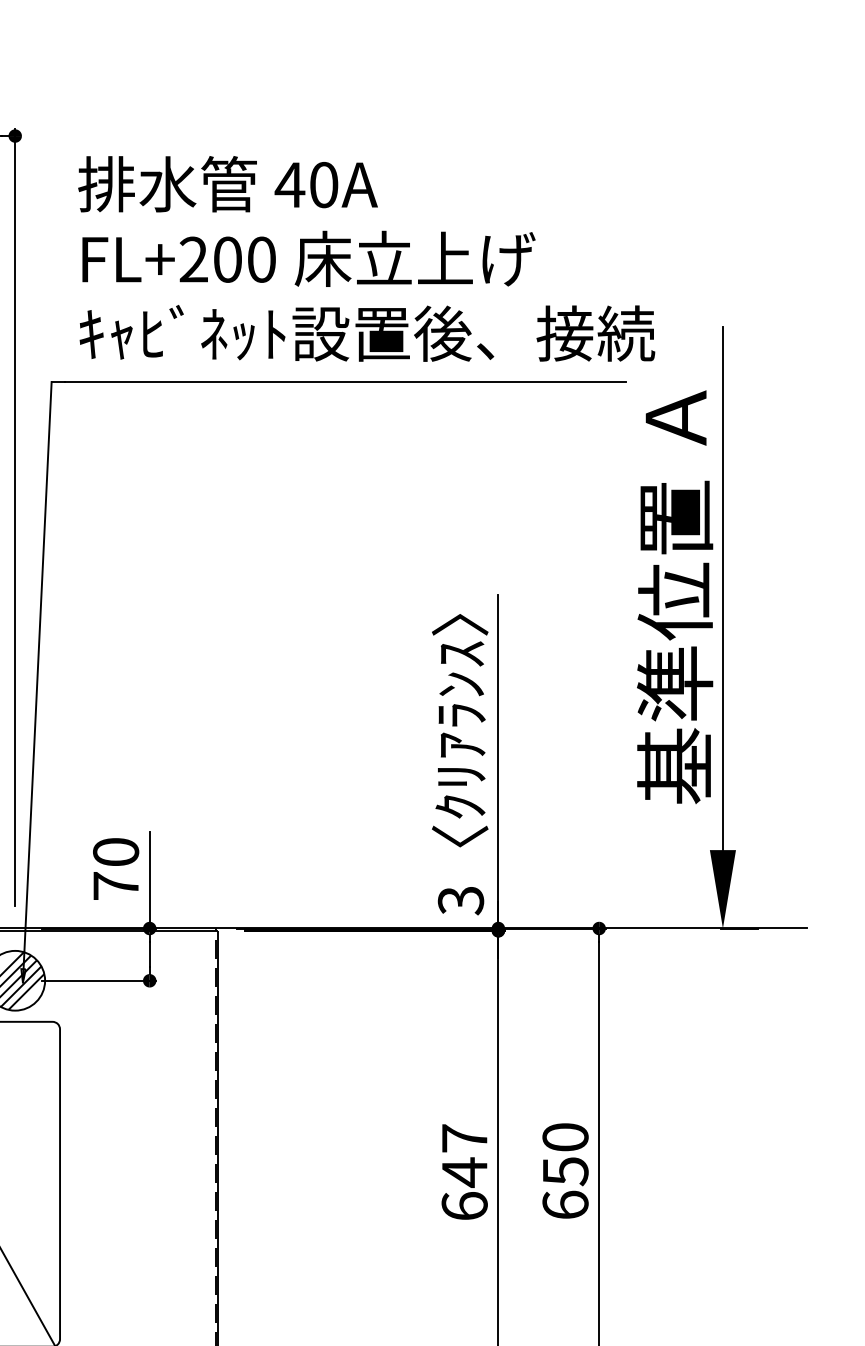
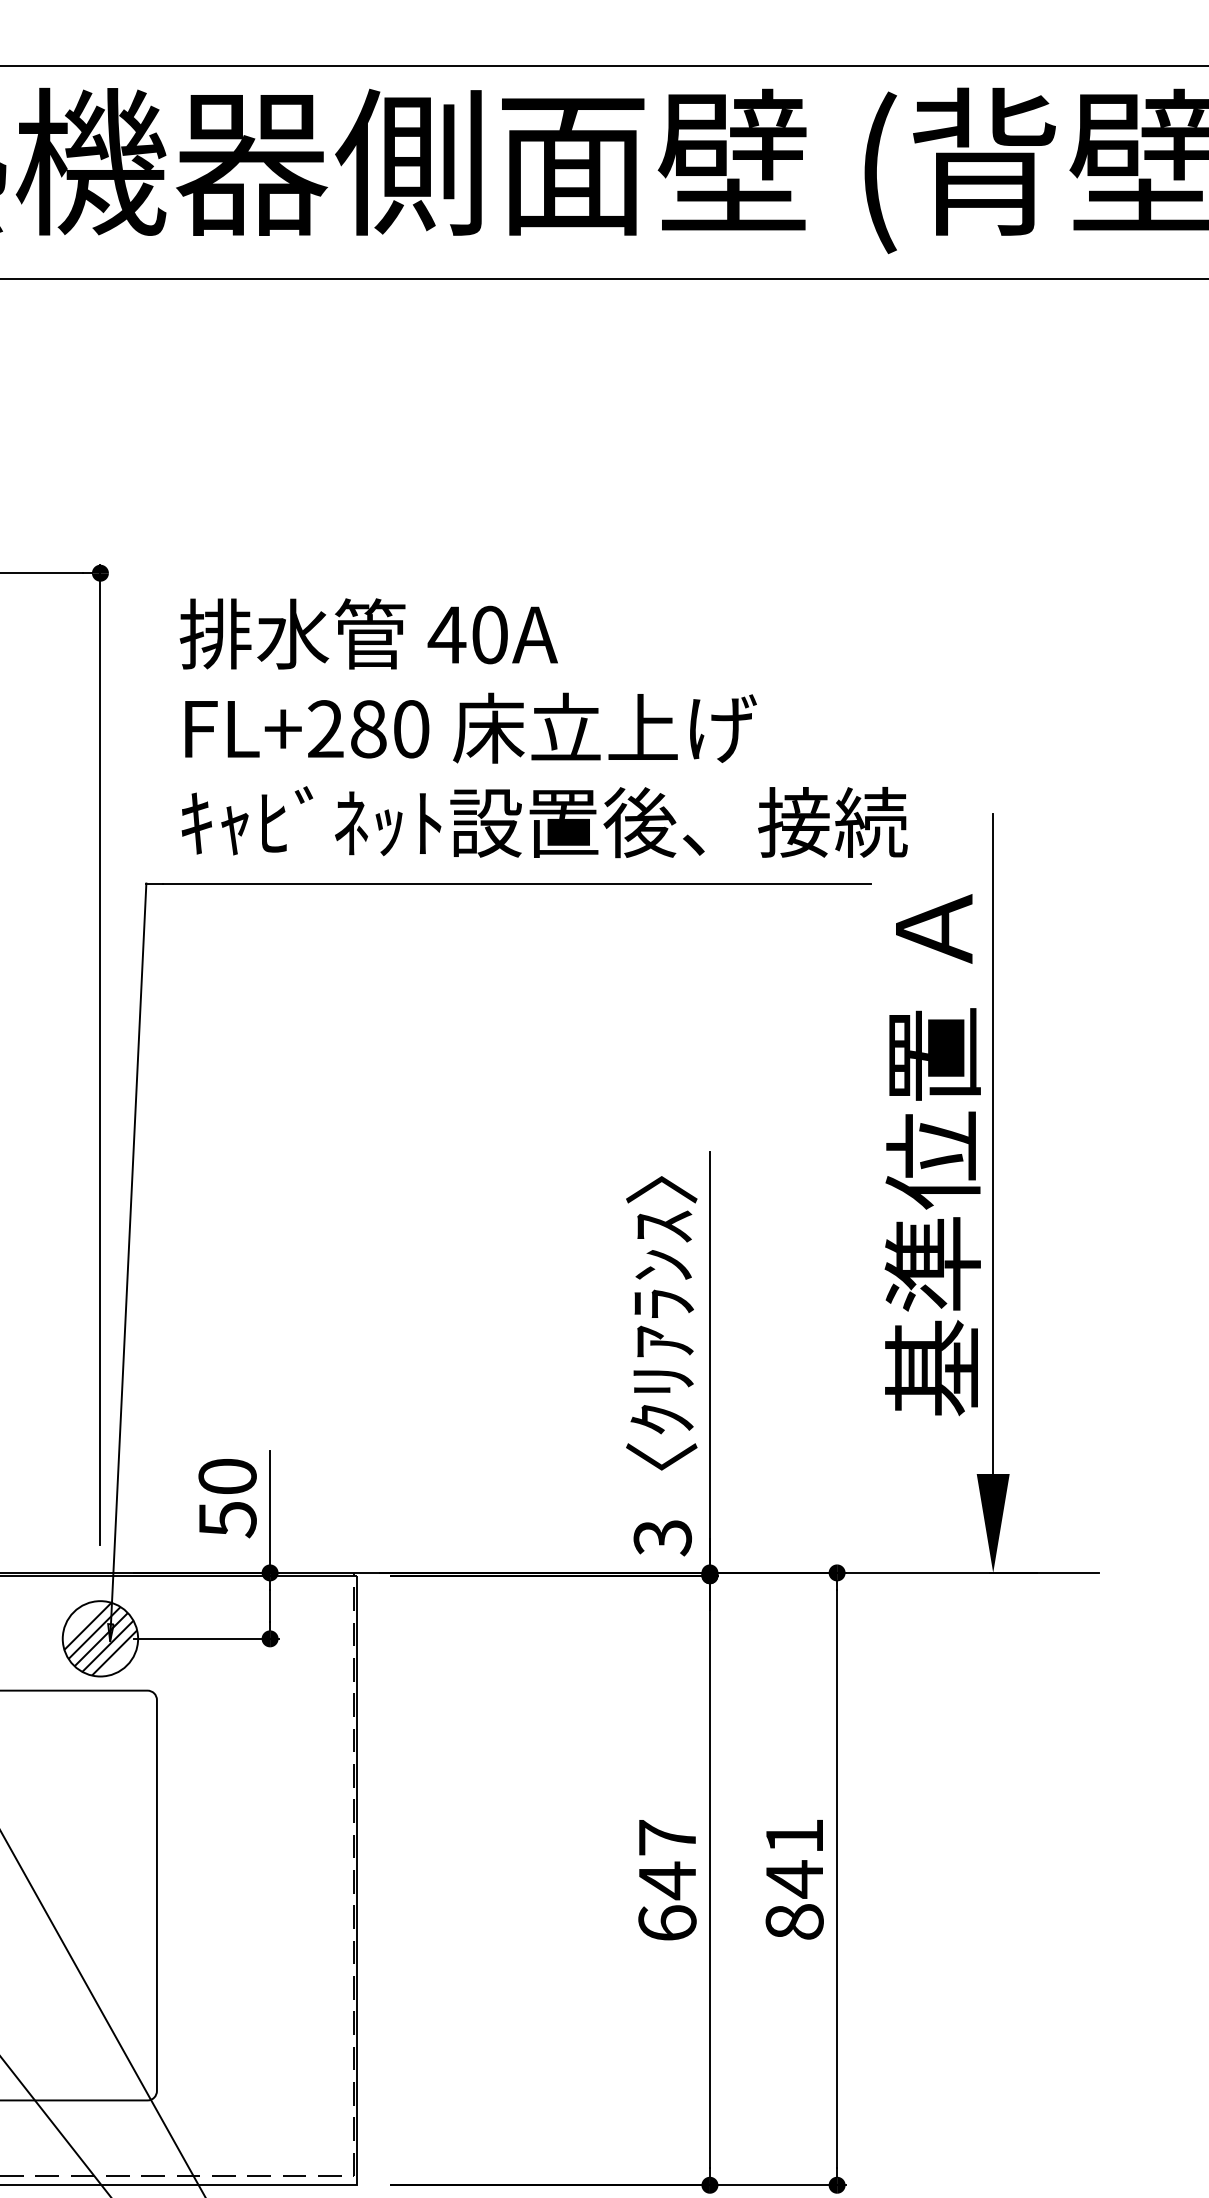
text: (227, 259) -> (368, 729), FL+200 -> FL+280
text: (115, 886) -> (227, 1519), 70 -> 50
text: (565, 1170) -> (794, 1878), 650 -> 841

